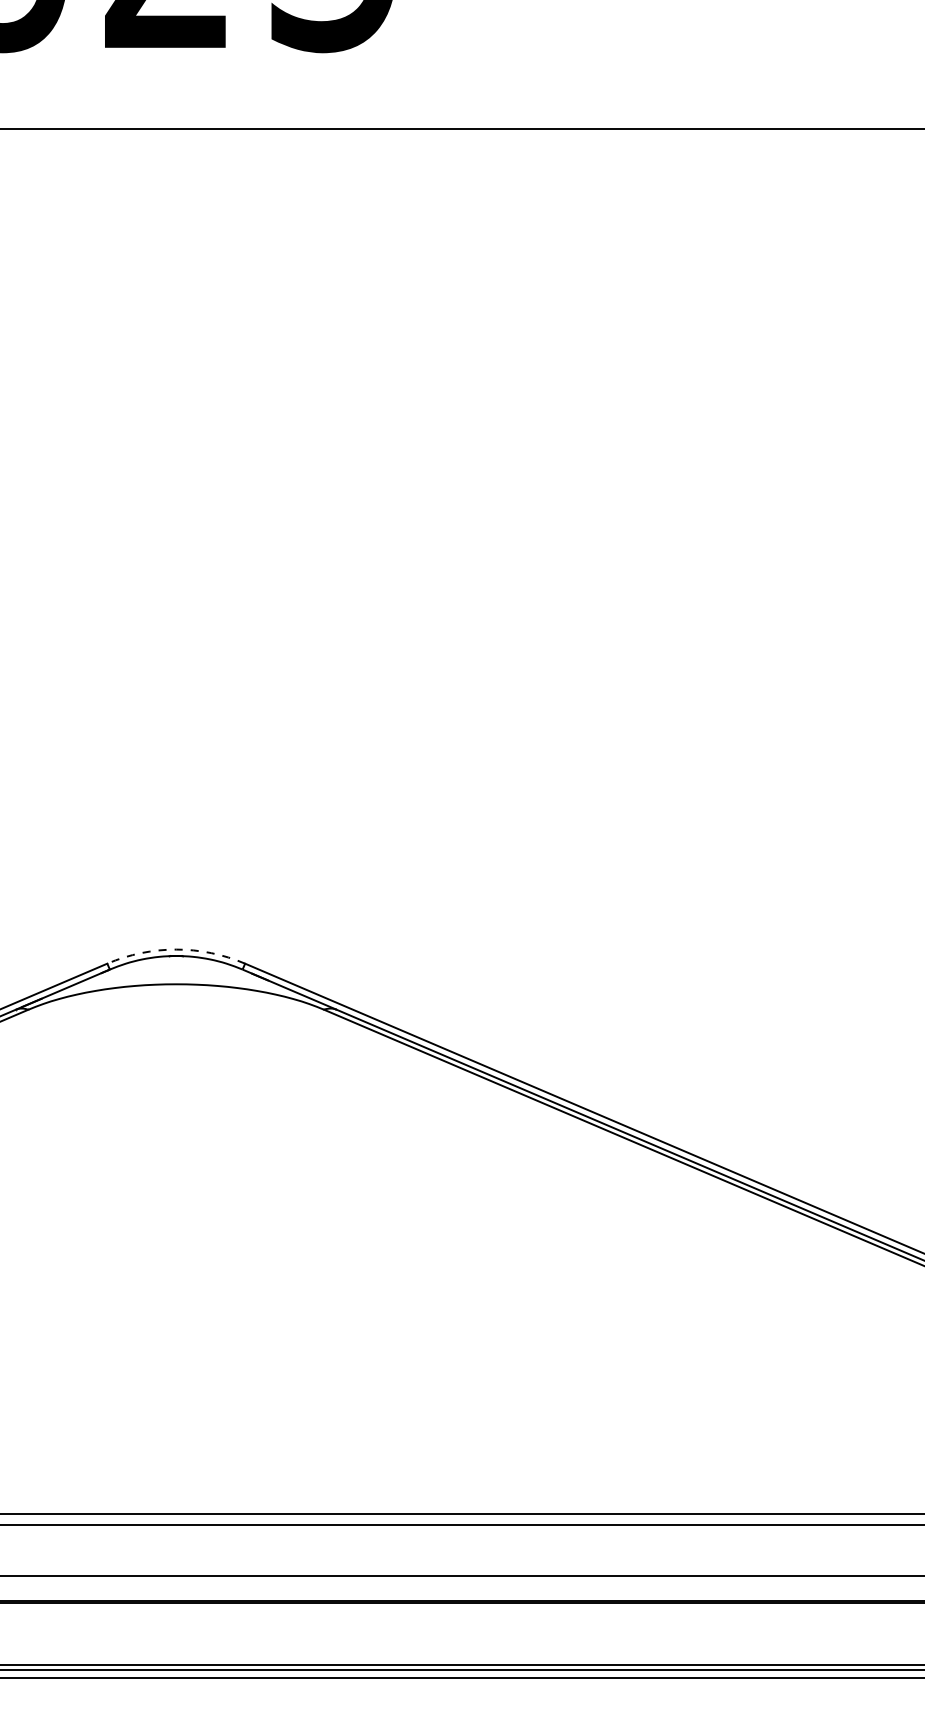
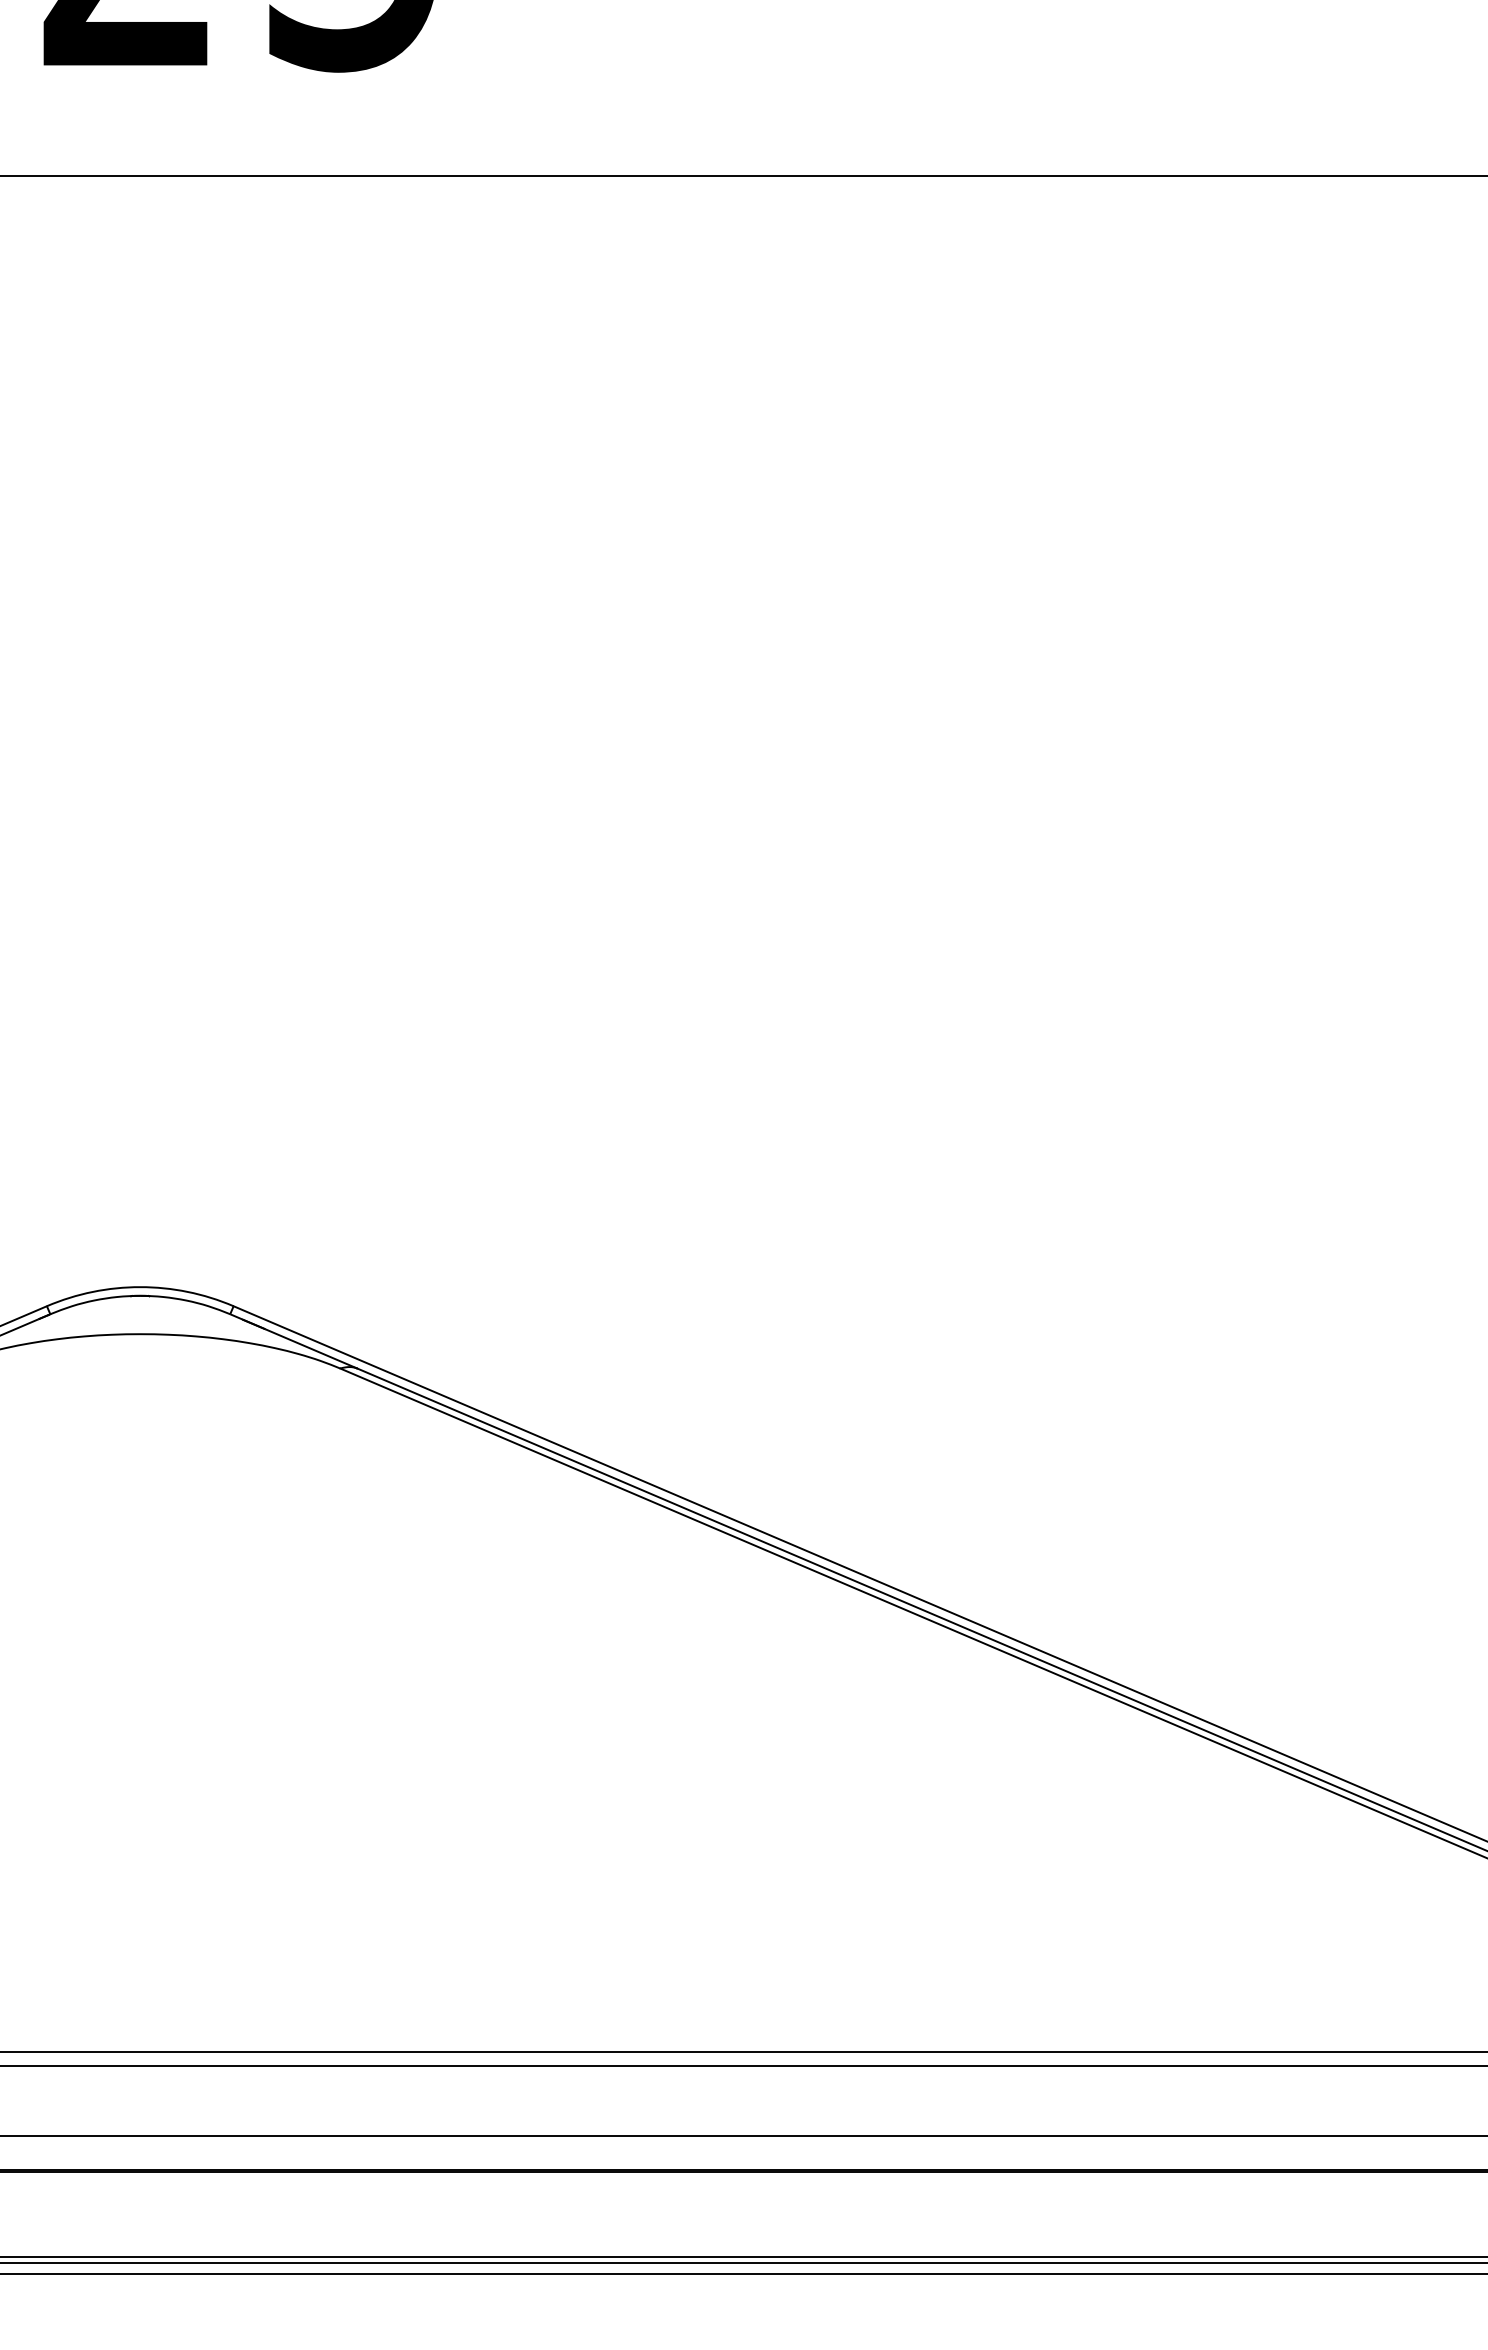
arc: (176, 949) -> (140, 1287), dashed -> solid

